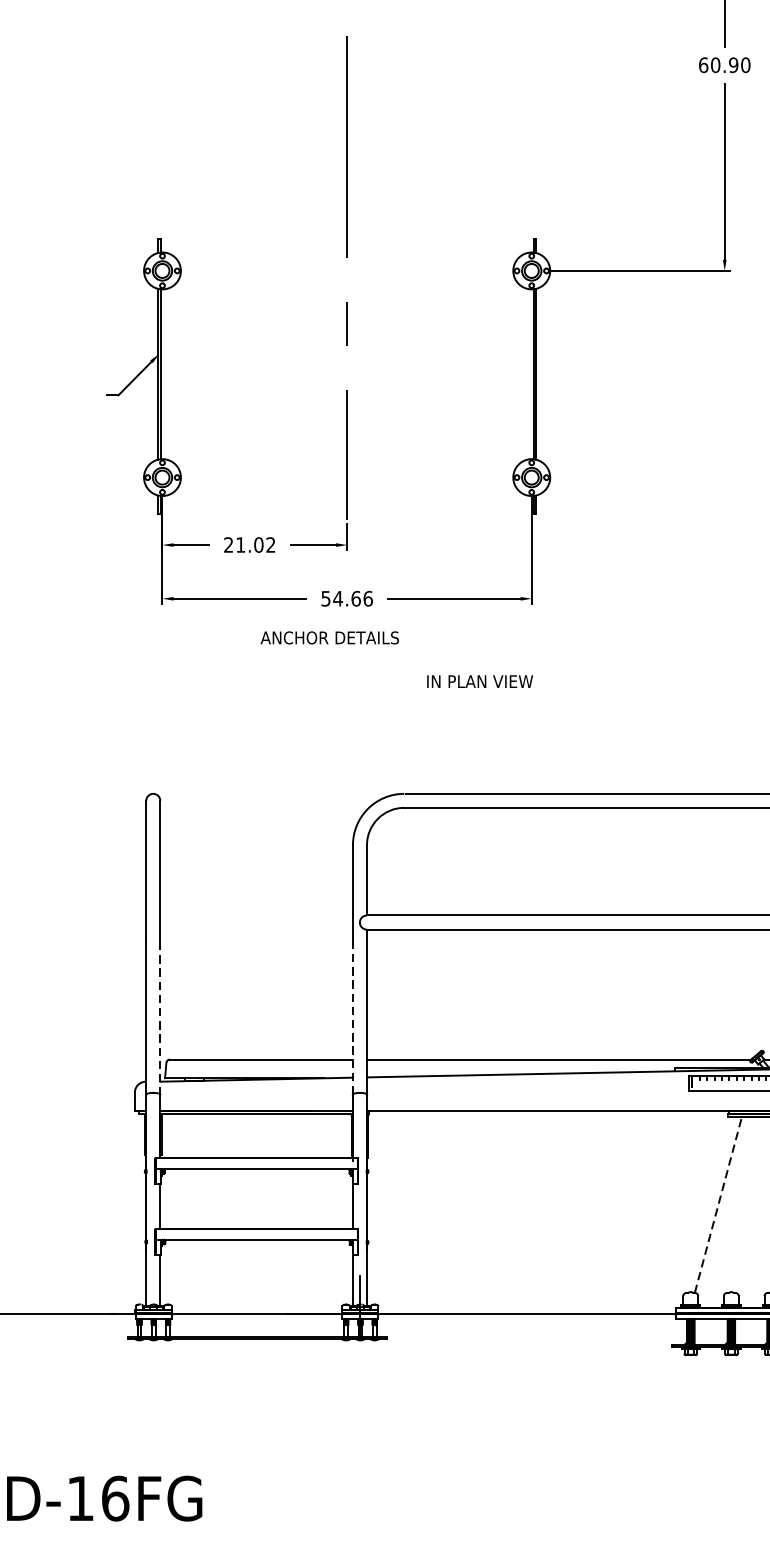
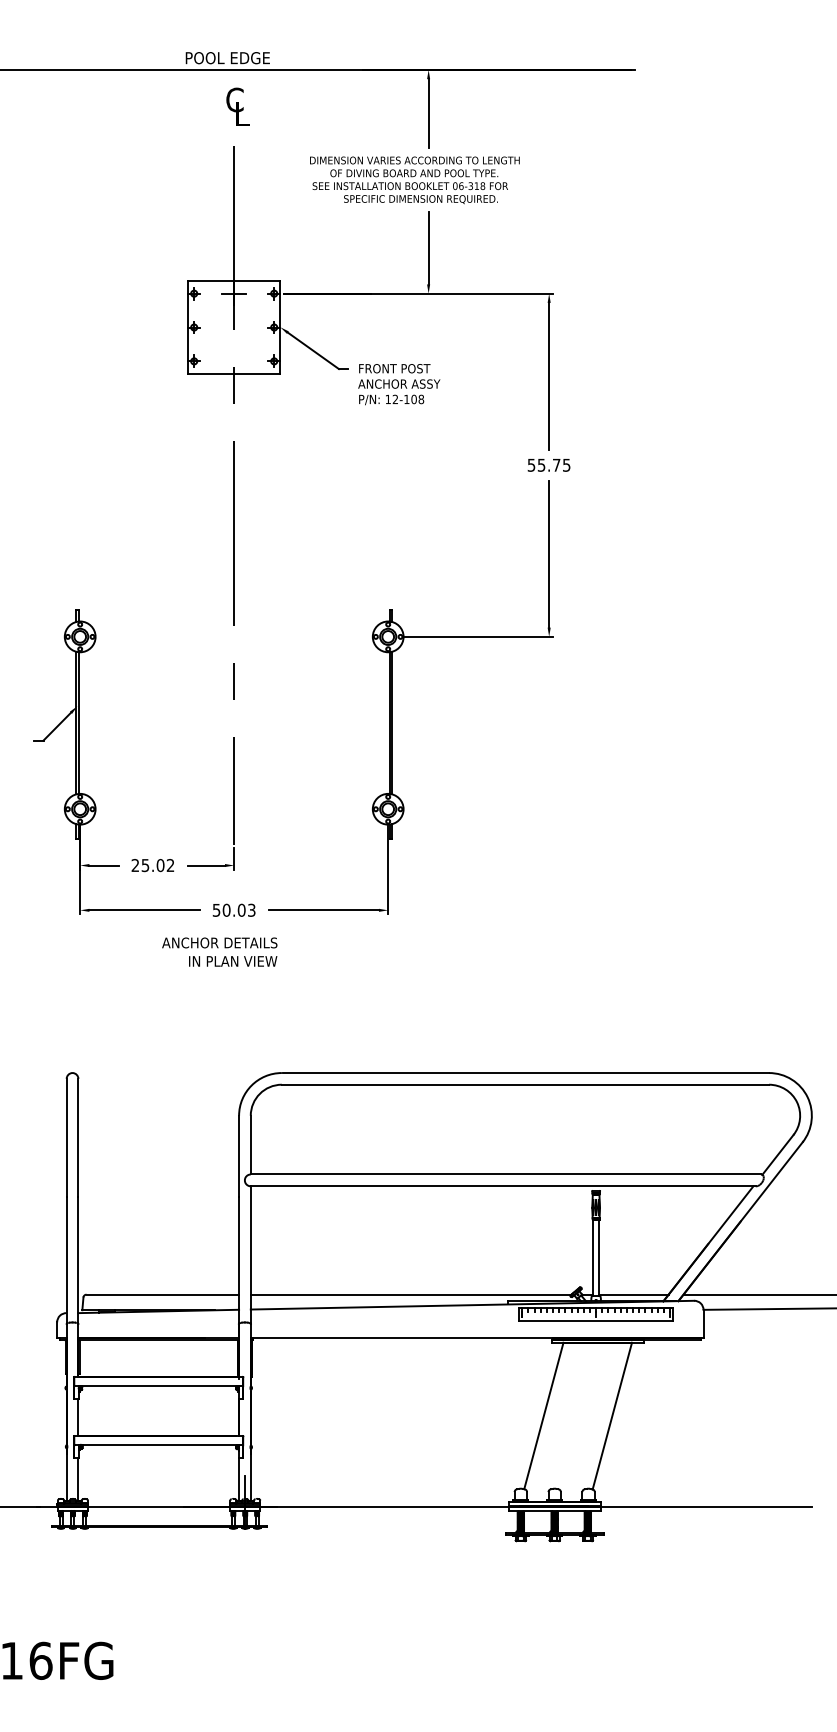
text: (723, 64) -> (548, 464), 60.90 -> 55.75
text: (240, 545) -> (145, 865), 21.02 -> 25.02
text: (352, 597) -> (238, 909), 54.66 -> 50.03
text: (480, 681) -> (233, 961), moved
line: (160, 1018) -> (78, 1260), dashed -> solid
line: (353, 1018) -> (239, 1260), dashed -> solid
line: (717, 1205) -> (543, 1416), dashed -> solid

